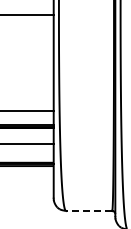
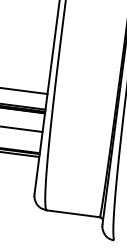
line: (88, 210) -> (72, 213), dashed -> solid

